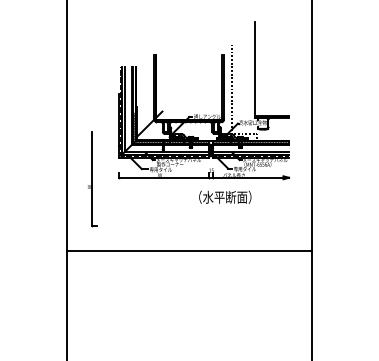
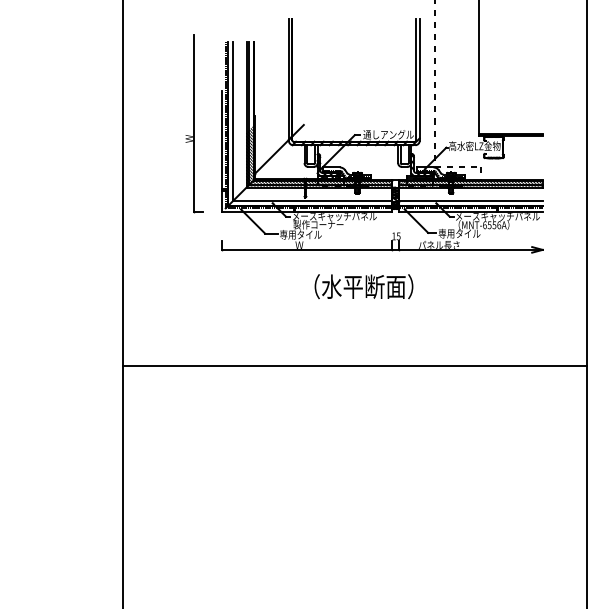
part: (92, 179) -> (194, 124), moved
text: (225, 196) -> (364, 285), moved
line: (189, 251) -> (354, 366), moved

